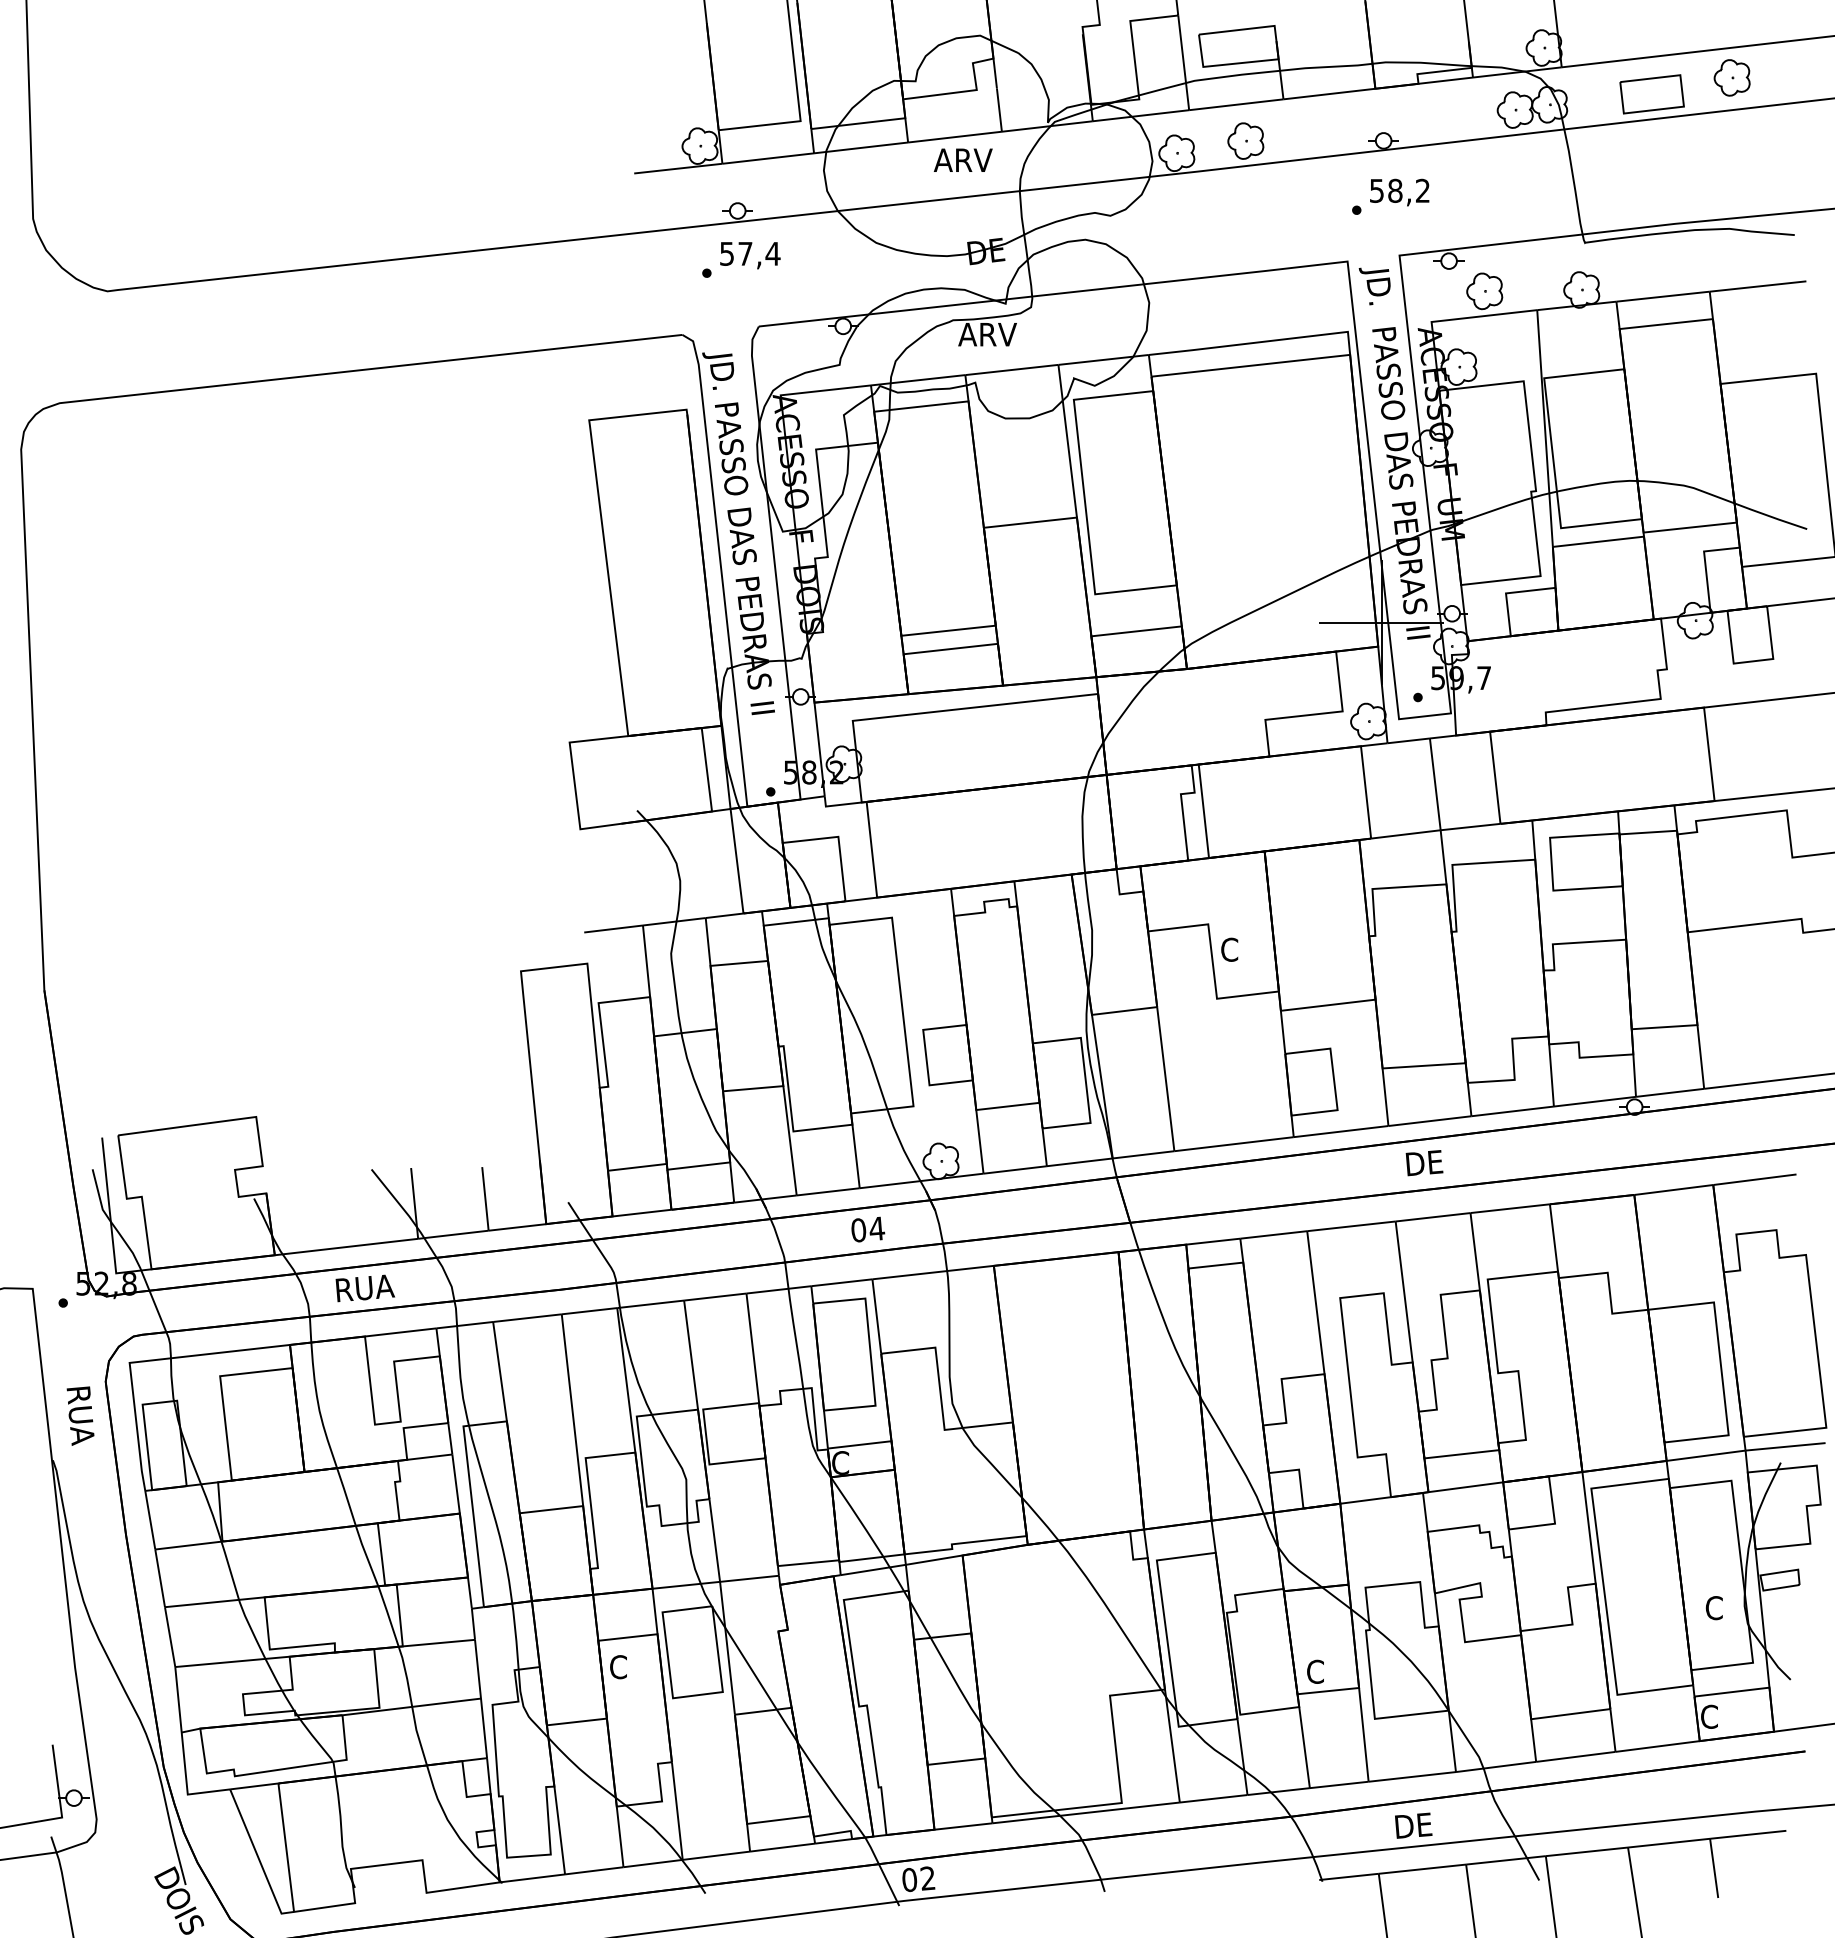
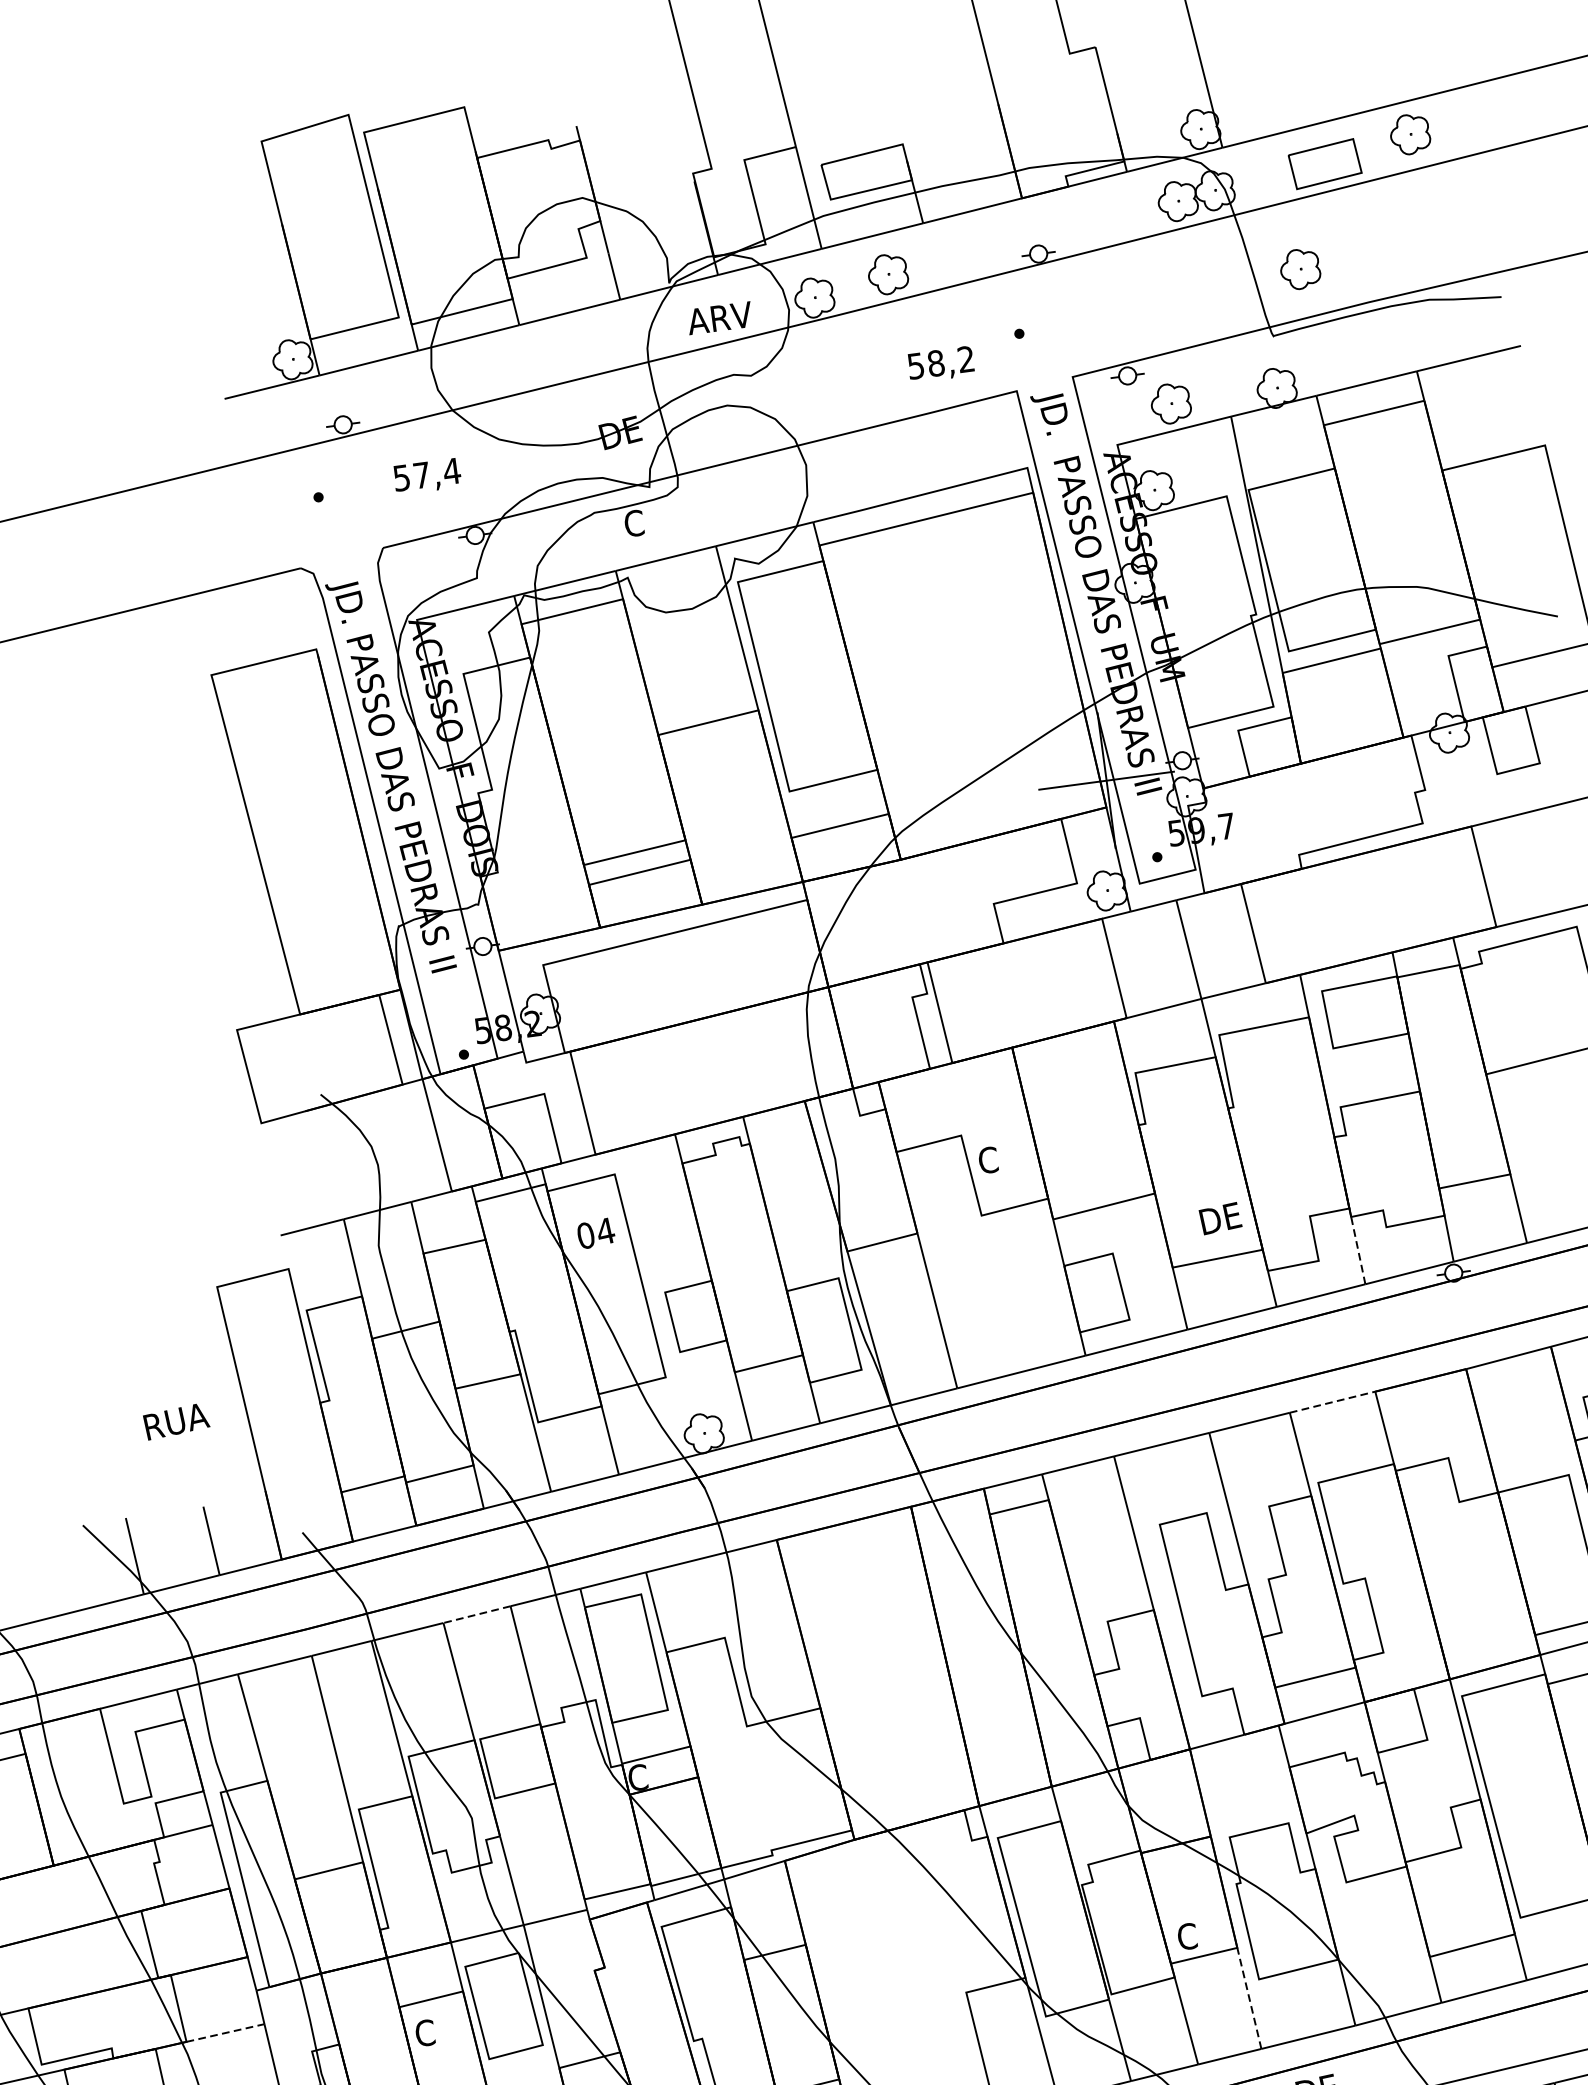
text: (962, 159) -> (718, 317), moved
part: (1616, 185) -> (1299, 268), added
text: (1399, 192) -> (940, 364), moved
text: (750, 255) -> (427, 476), moved
text: (987, 334) -> (634, 523), ARV -> C
line: (1551, 1074) -> (1358, 1249), solid -> dashed
text: (1424, 1163) -> (1220, 1219), moved
line: (1510, 1208) -> (1332, 1401), solid -> dashed
text: (868, 1229) -> (596, 1233), moved
text: (365, 1288) -> (176, 1421), moved
line: (714, 1297) -> (476, 1615), solid -> dashed
line: (439, 1643) -> (226, 2033), solid -> dashed
line: (1363, 1734) -> (1248, 1998), solid -> dashed

